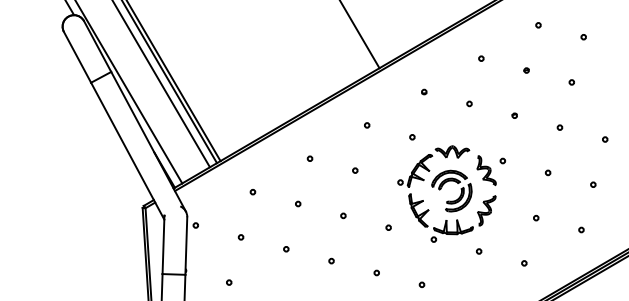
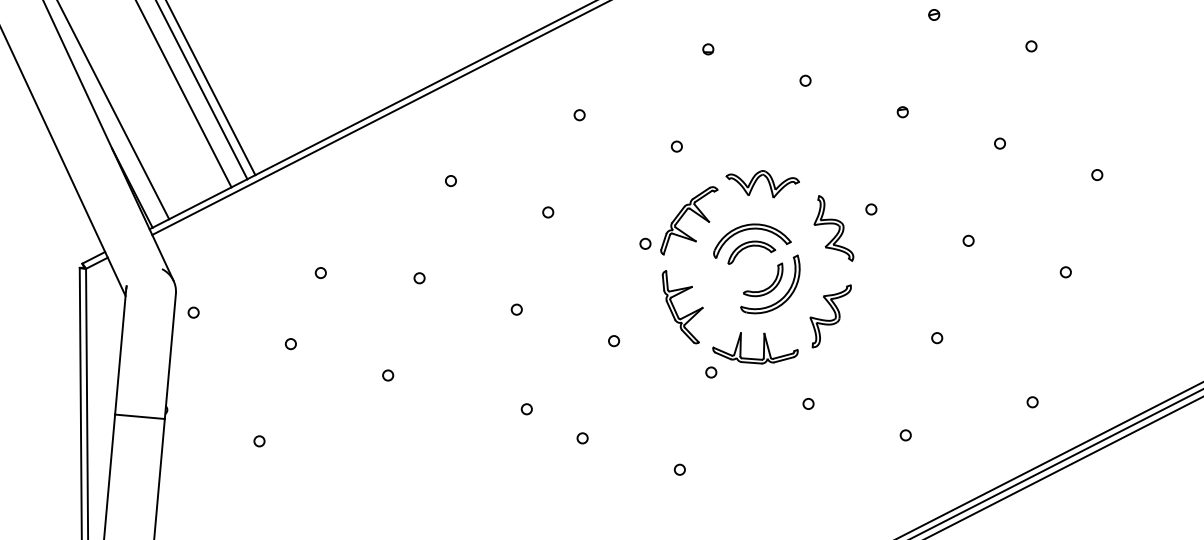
circle: (252, 192) -> (319, 273), moved
circle: (581, 229) -> (1032, 401), moved
circle: (331, 260) -> (526, 407), moved

